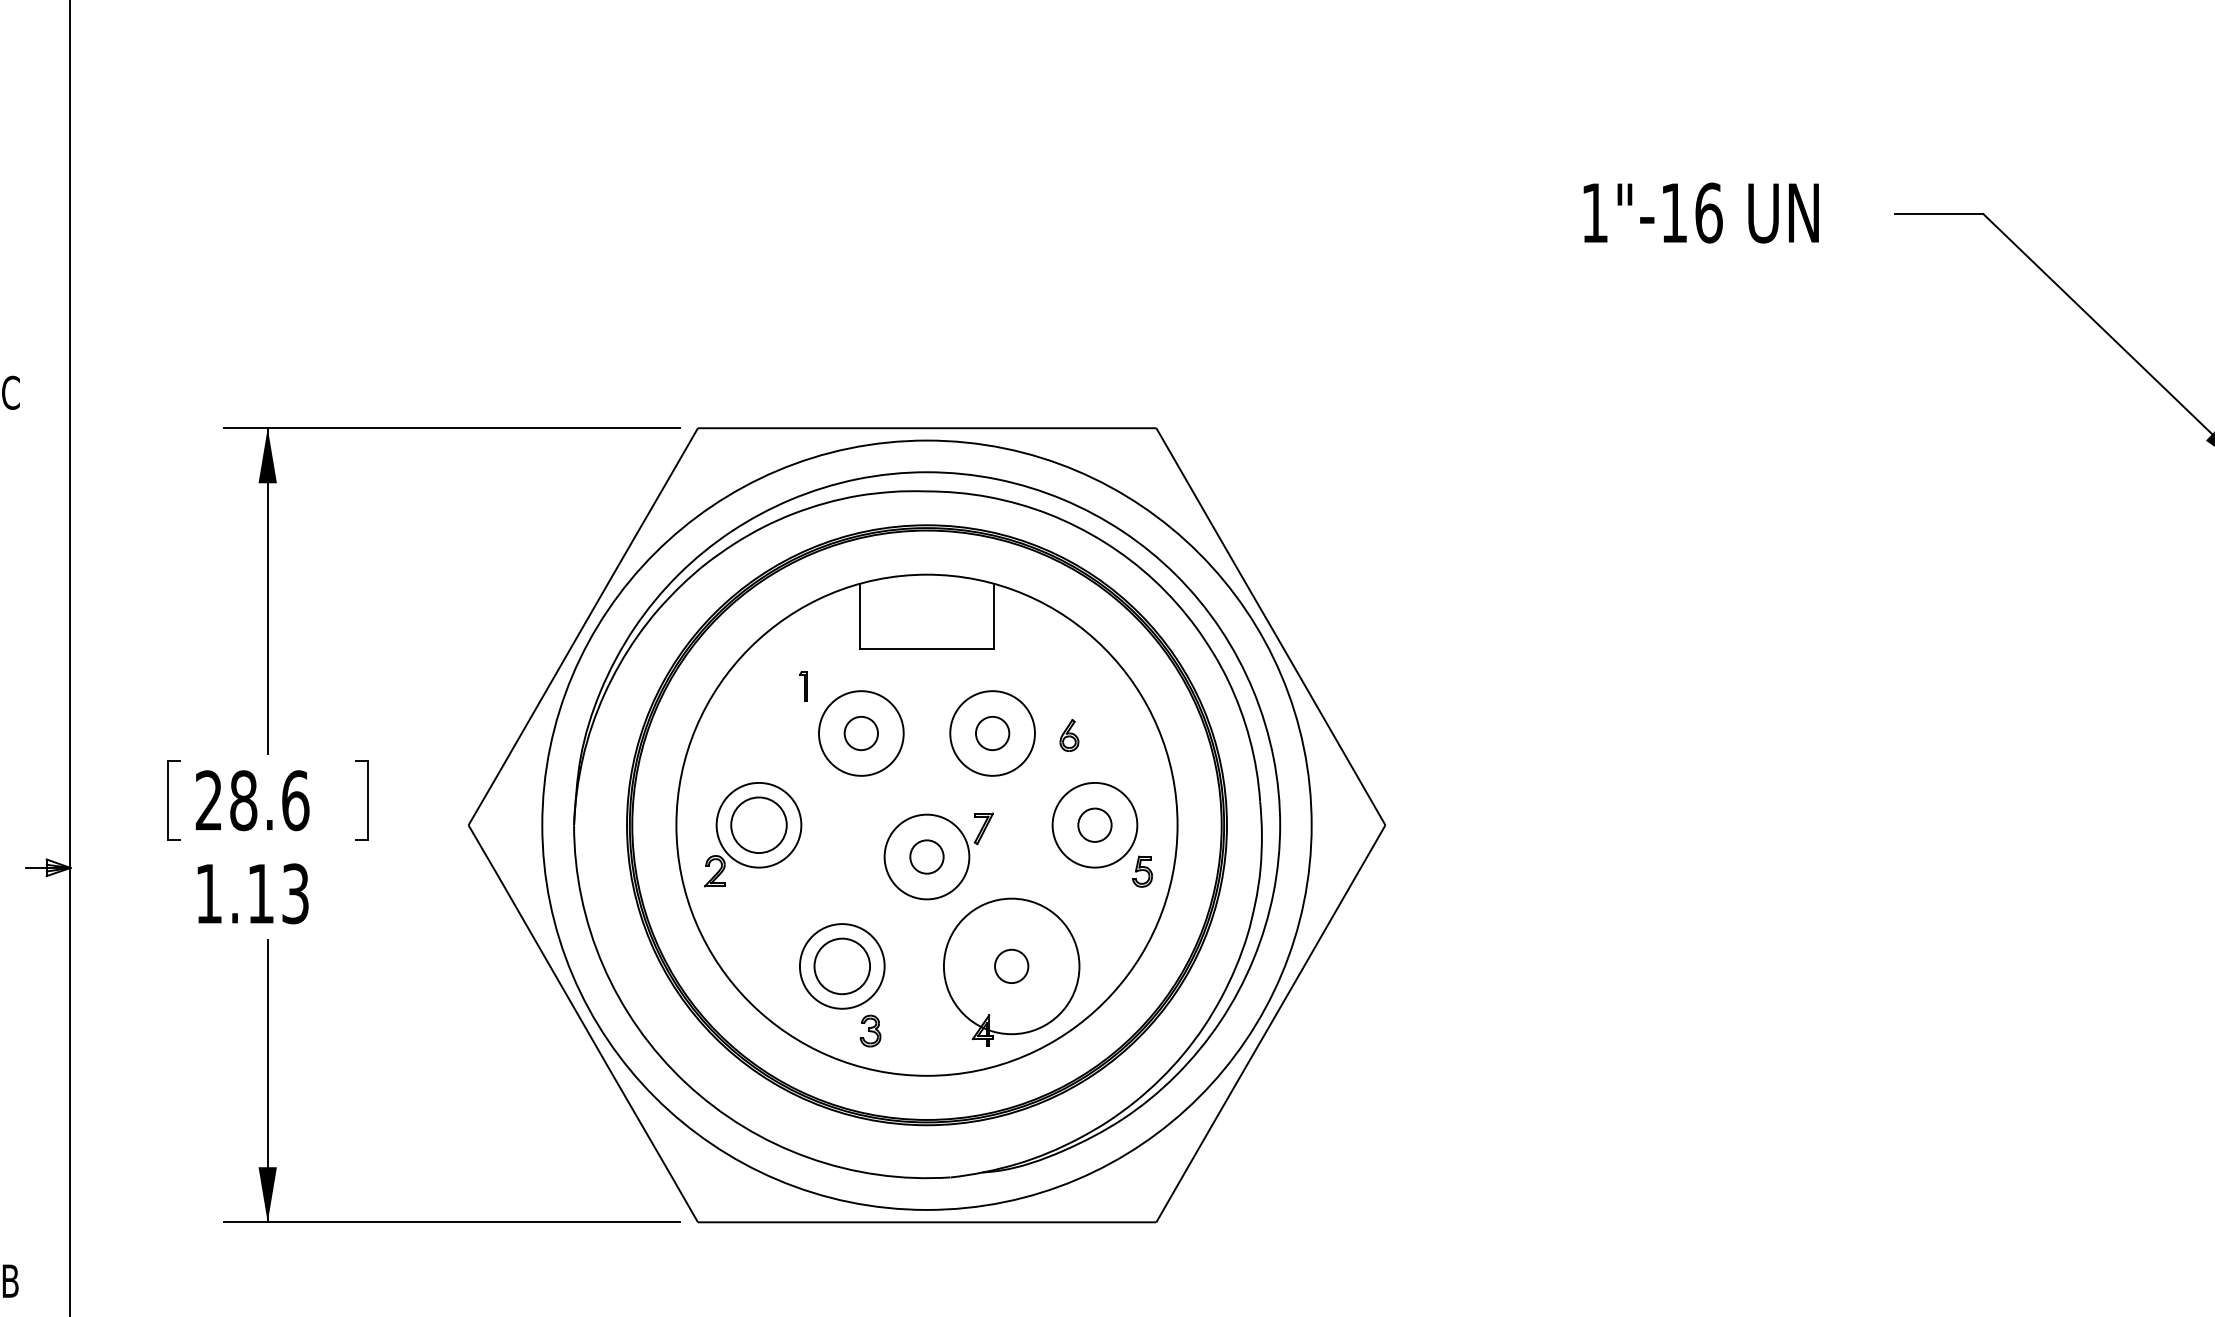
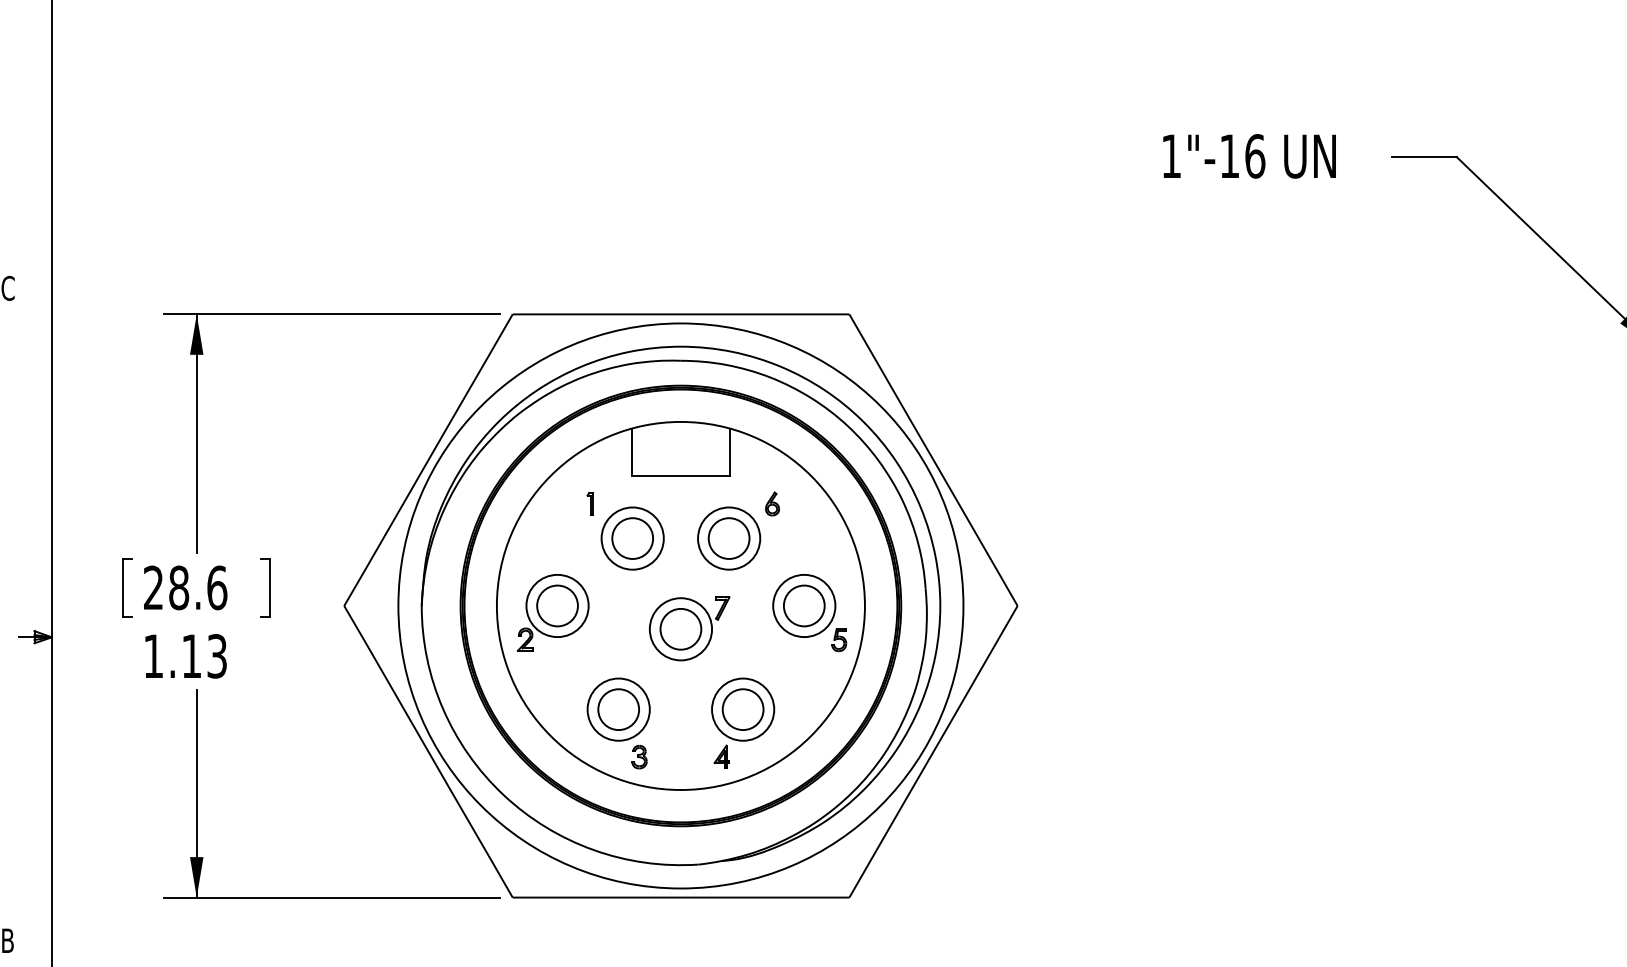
circle: (861, 733) -> (632, 538), size x1.67
circle: (991, 733) -> (728, 538), size x1.67
part: (1069, 734) -> (772, 503), moved
circle: (1093, 824) -> (803, 605), size x1.67
circle: (926, 855) -> (680, 628), size x1.67
circle: (1010, 966) -> (742, 709), size x1.67
circle: (1012, 966) -> (743, 709), size x0.62

